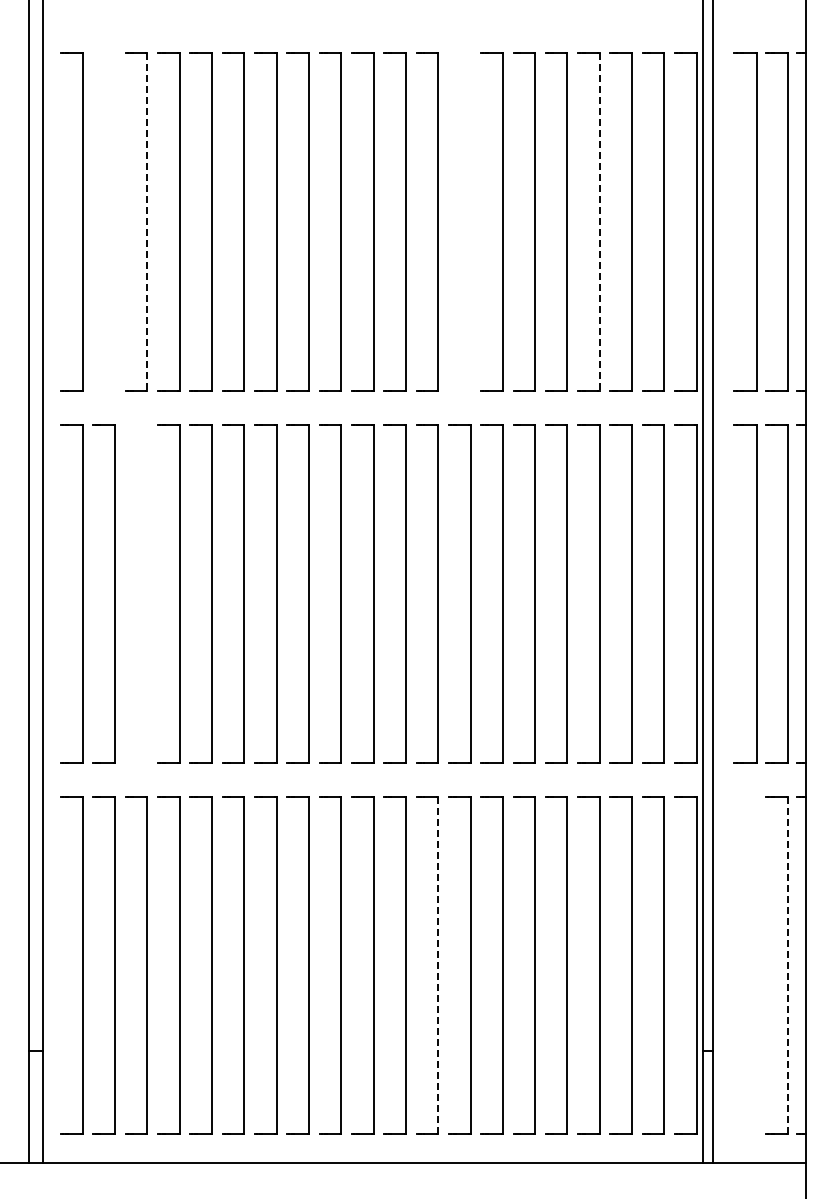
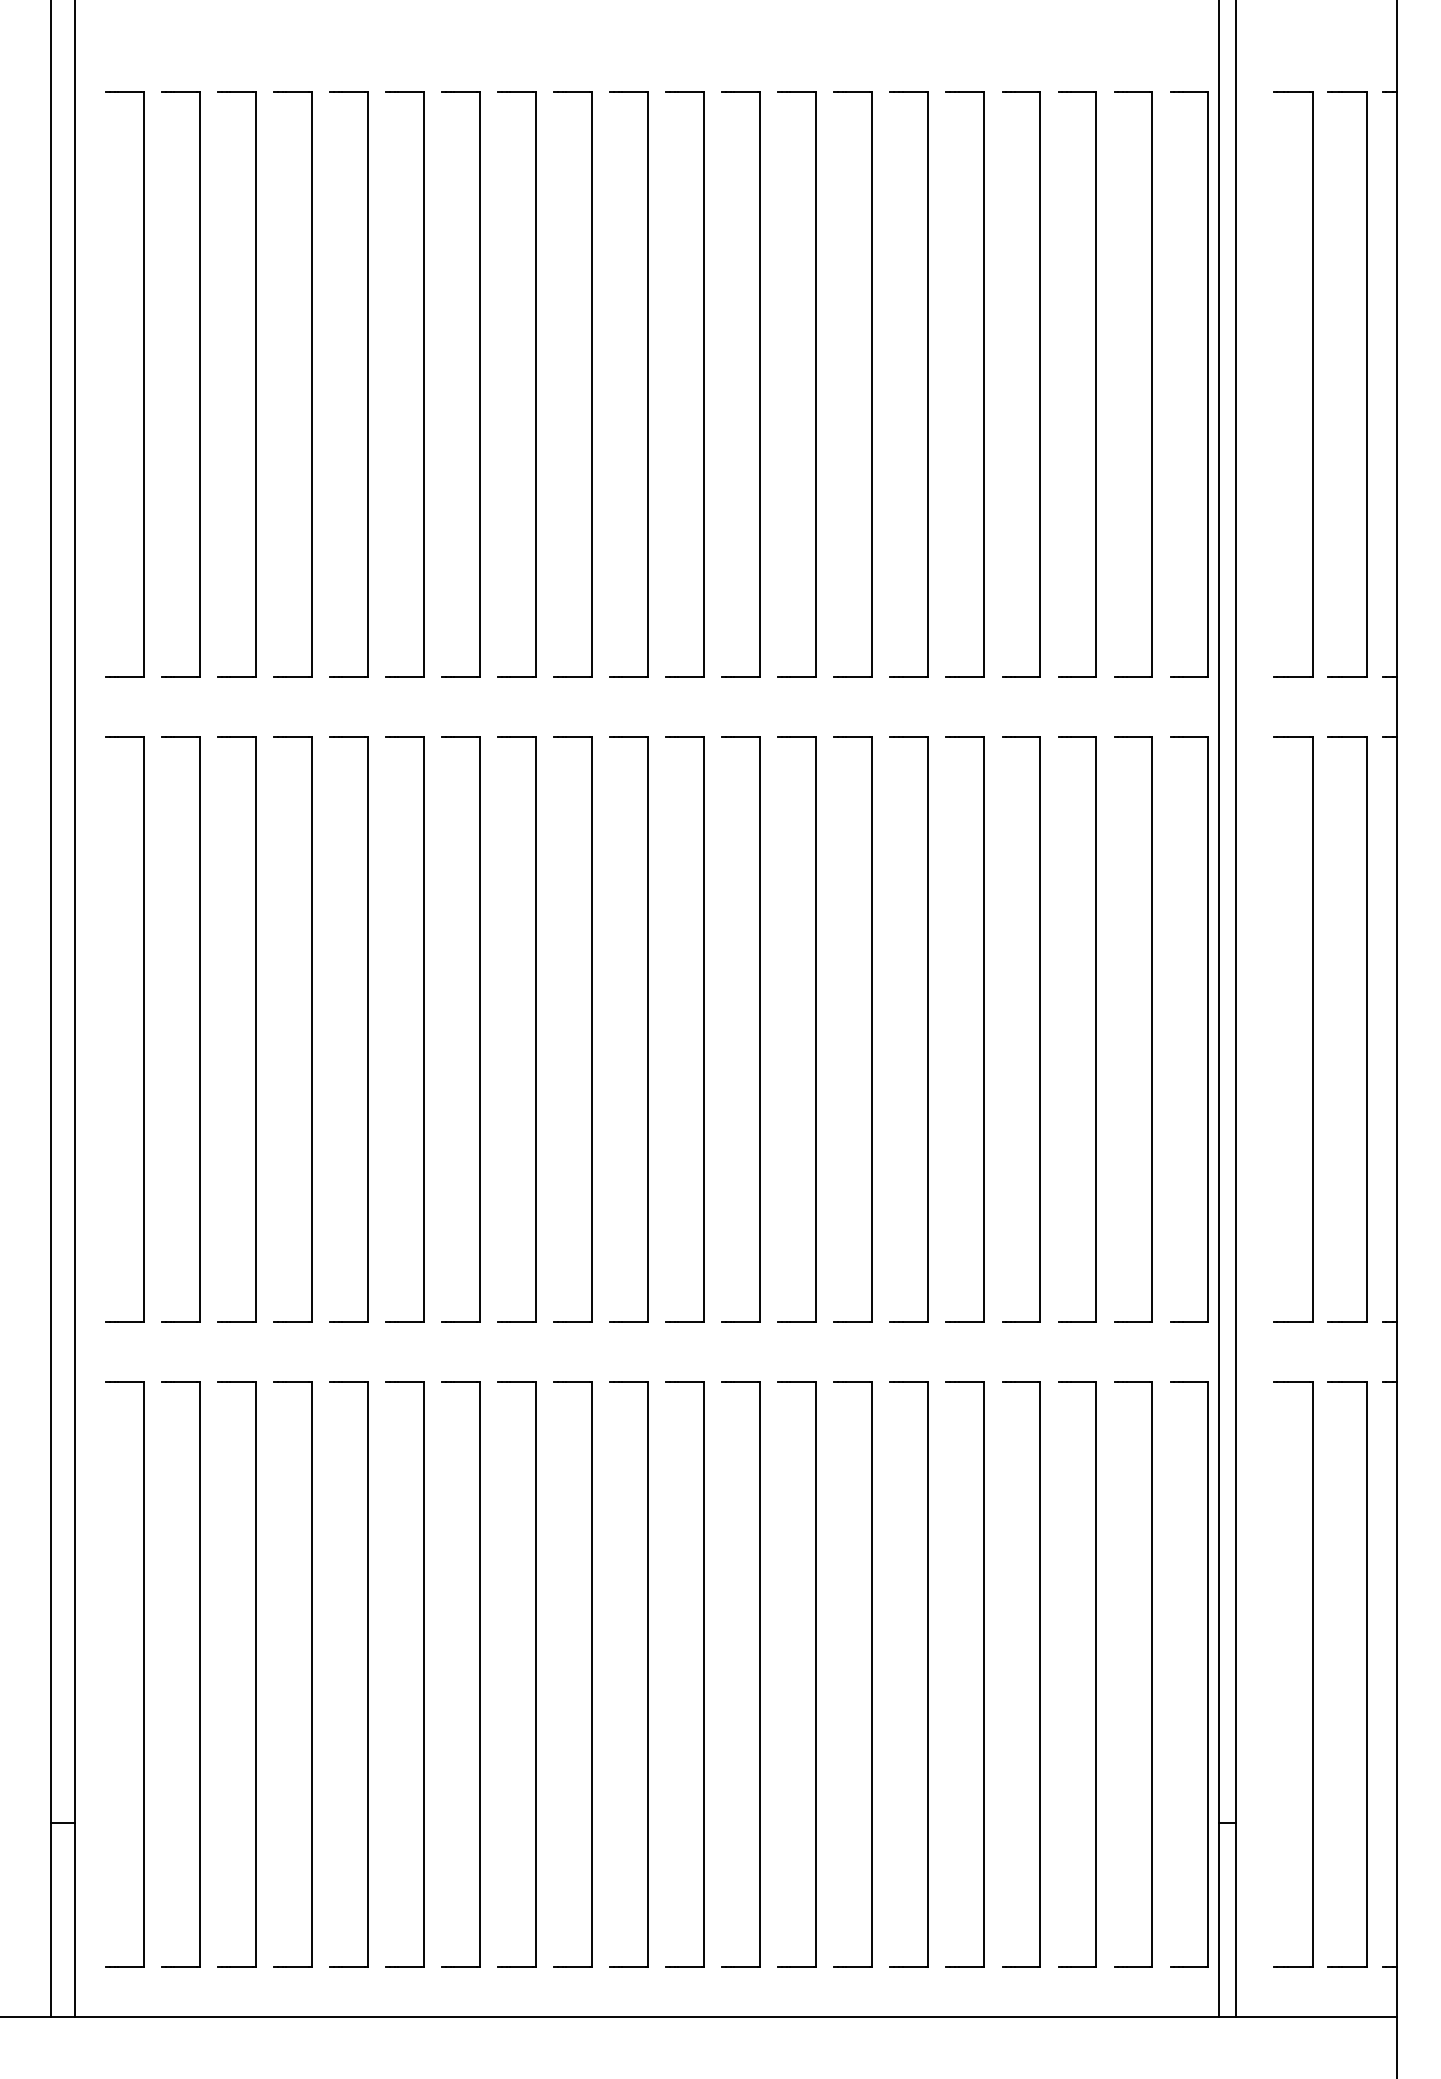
part: (114, 221) -> (198, 384), added
line: (147, 221) -> (255, 384), dashed -> solid
part: (470, 221) -> (815, 384), added
line: (599, 221) -> (1039, 384), dashed -> solid
part: (146, 593) -> (254, 1029), added
line: (438, 965) -> (760, 1674), dashed -> solid
part: (756, 965) -> (1311, 1674), added
line: (788, 965) -> (1367, 1674), dashed -> solid

